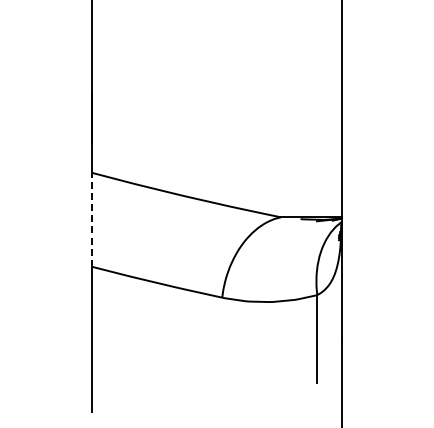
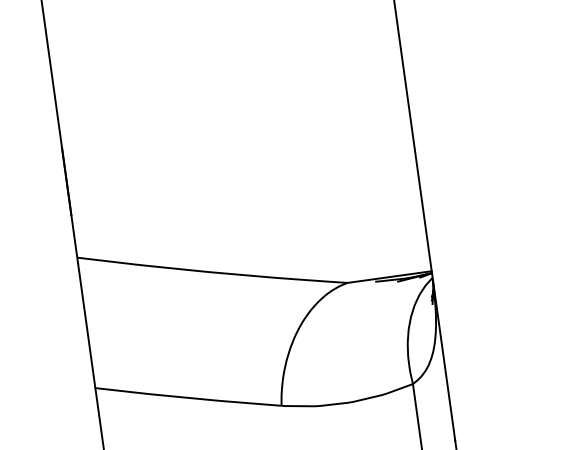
line: (92, 221) -> (86, 325), dashed -> solid

